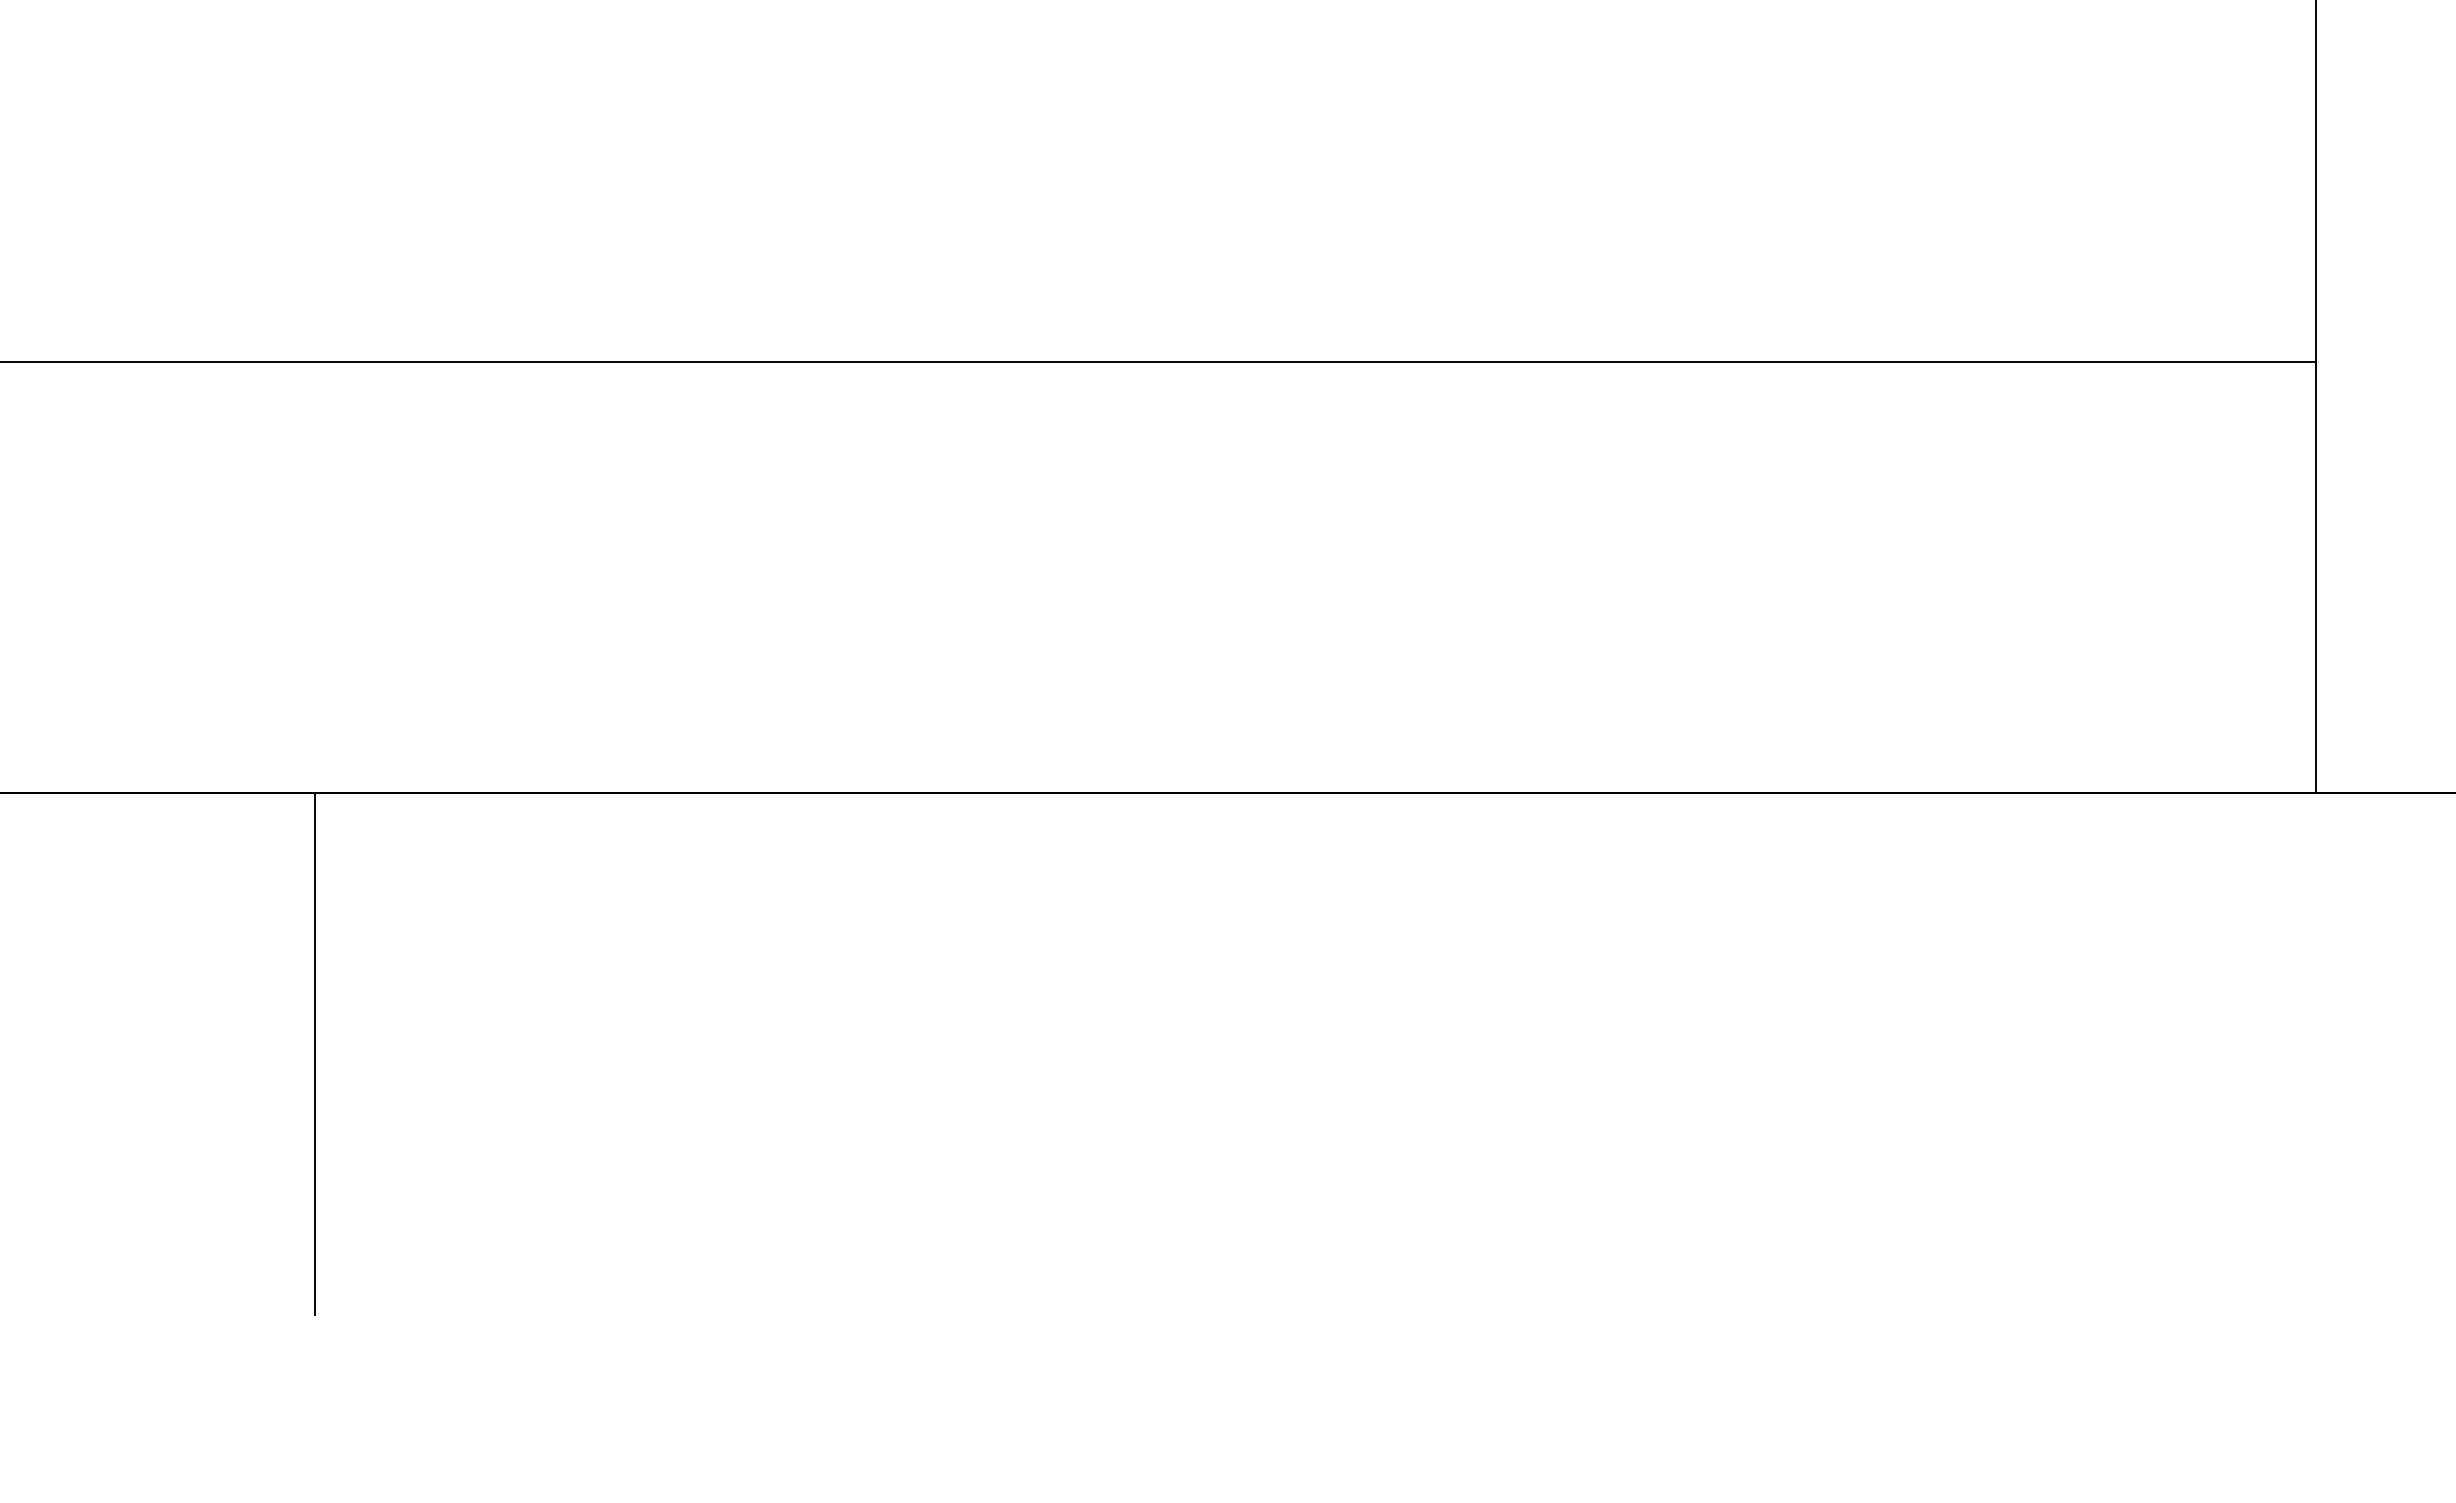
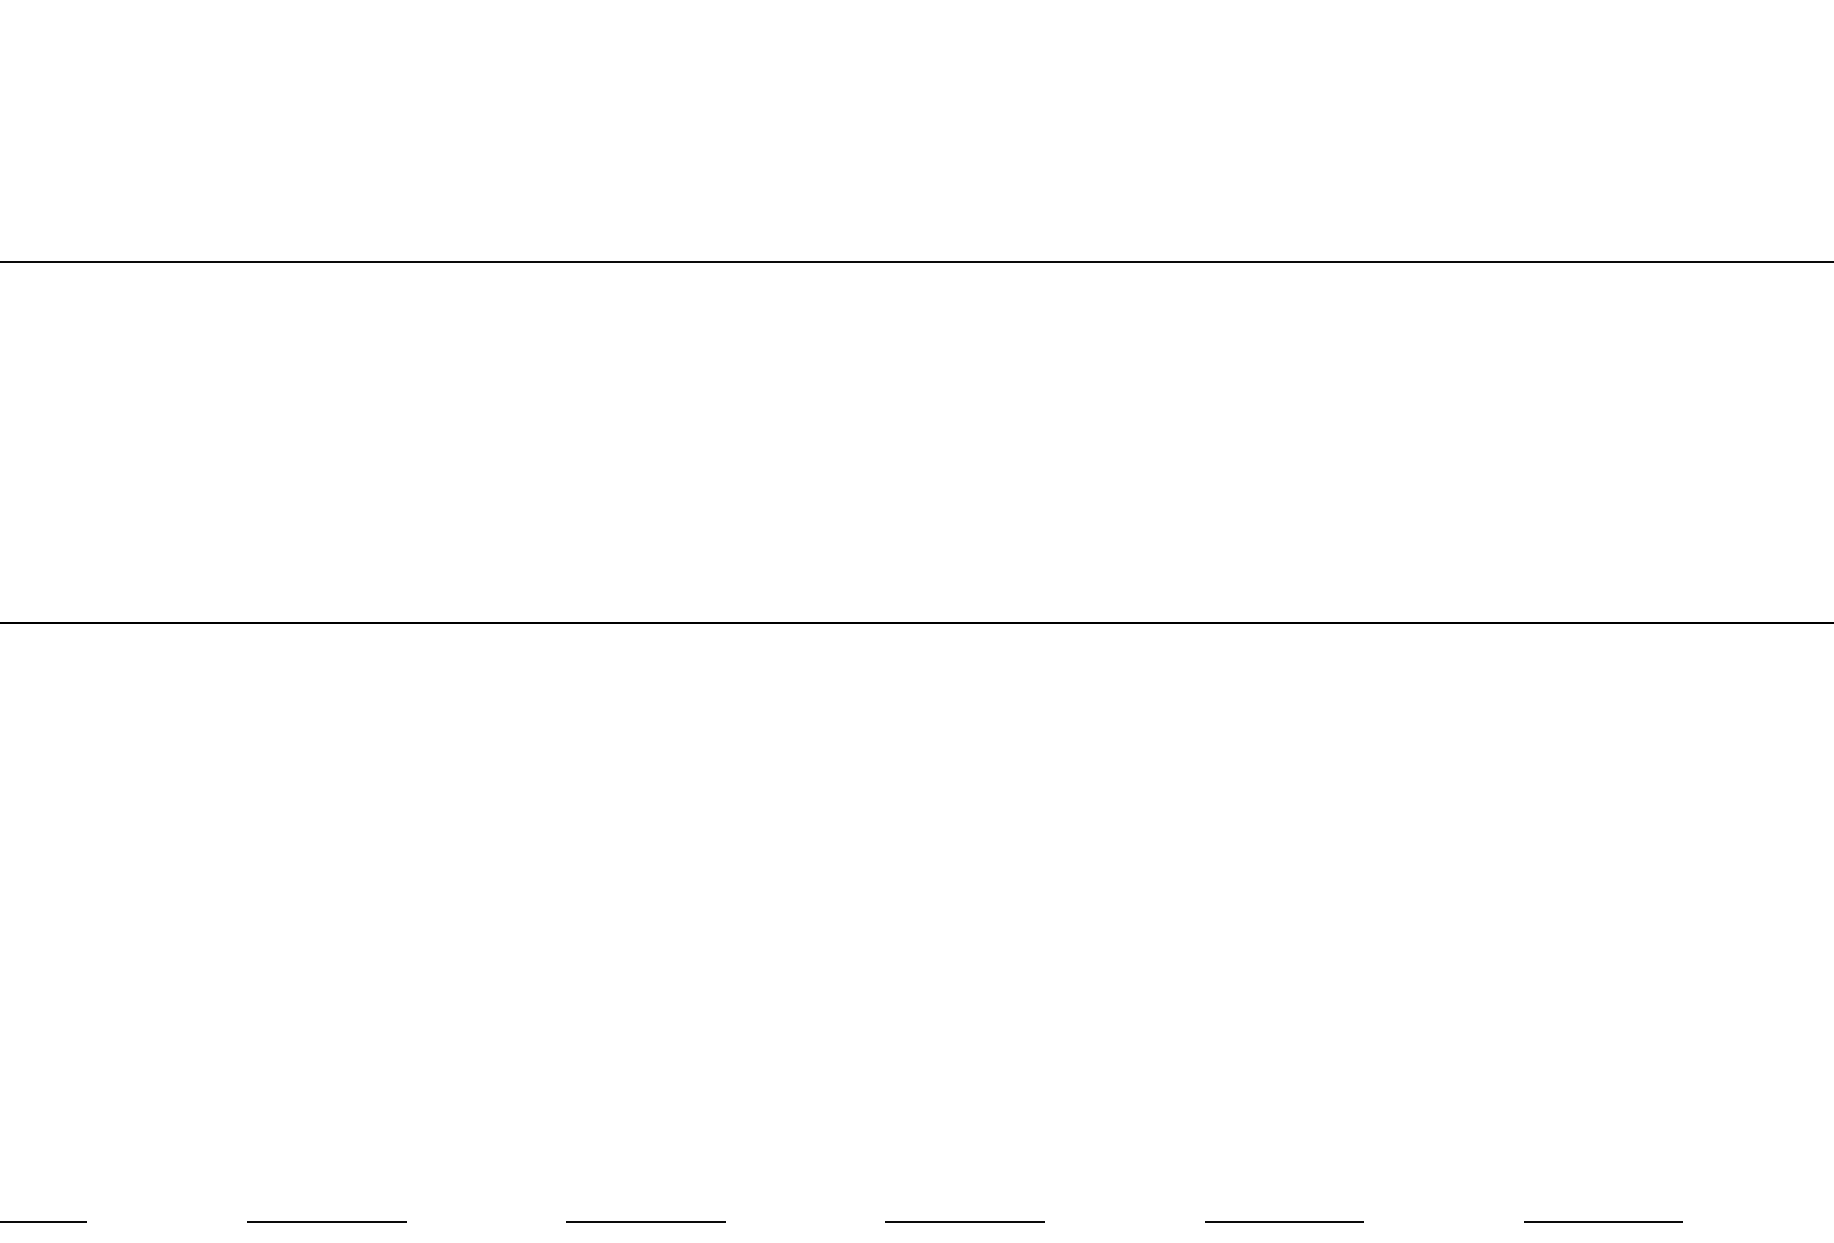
line: (315, 1053) -> (407, 842), removed

